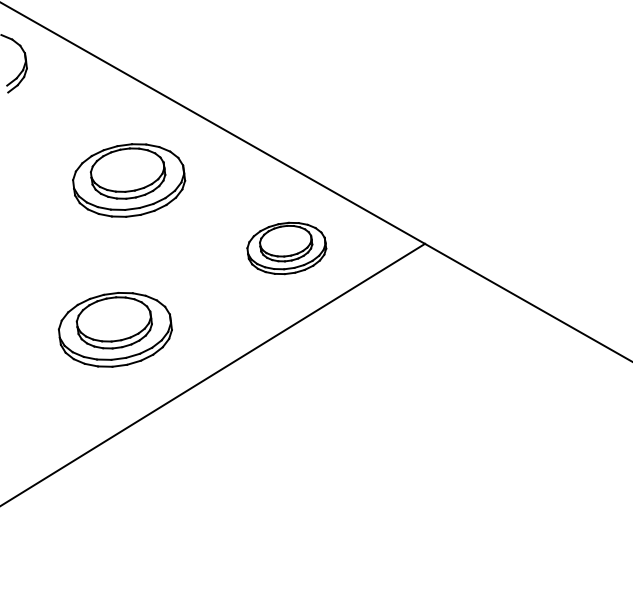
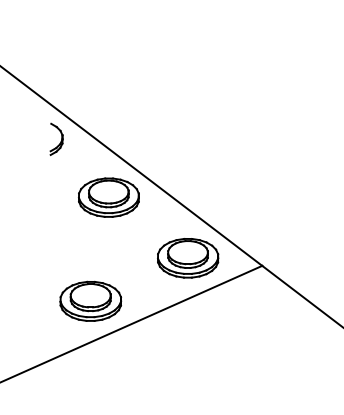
part: (128, 180) -> (108, 197), moved
part: (287, 248) -> (188, 258), size x1.43
part: (114, 328) -> (90, 300), moved

